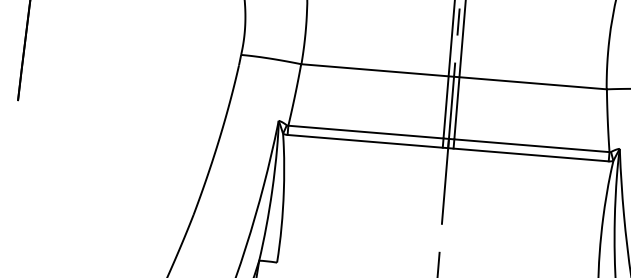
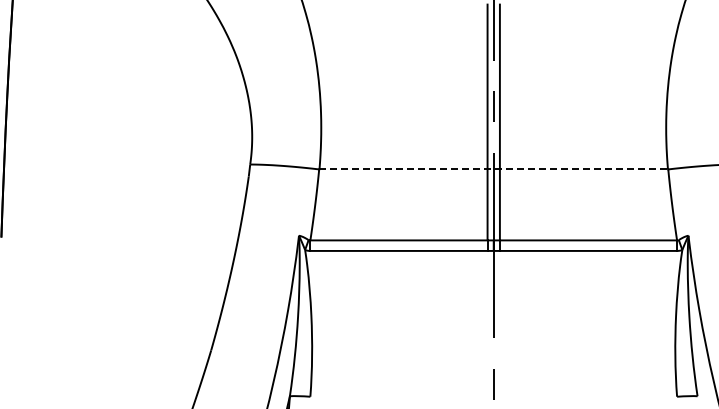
line: (454, 76) -> (494, 169), solid -> dashed

